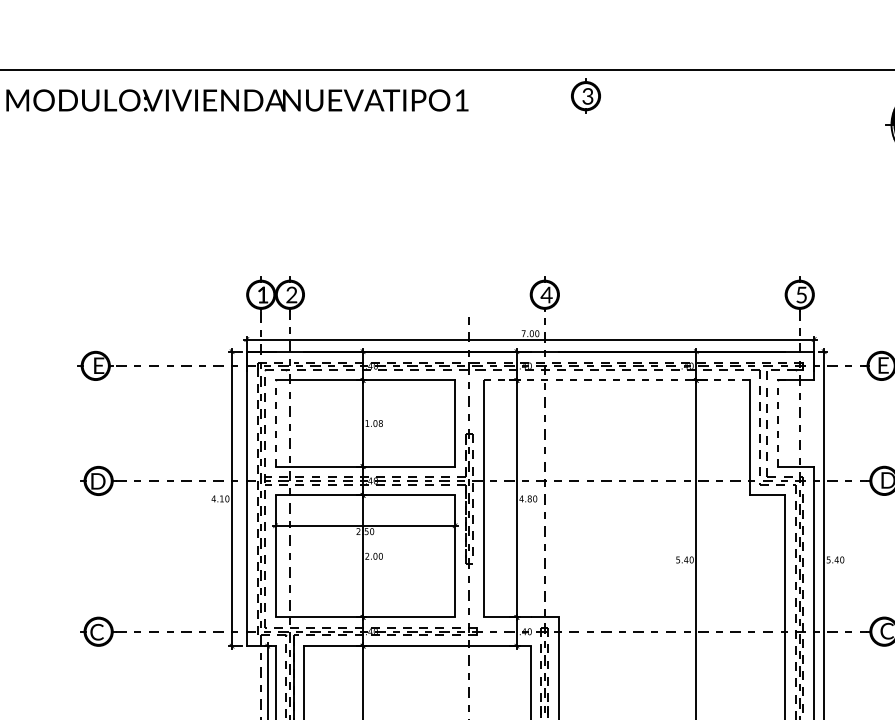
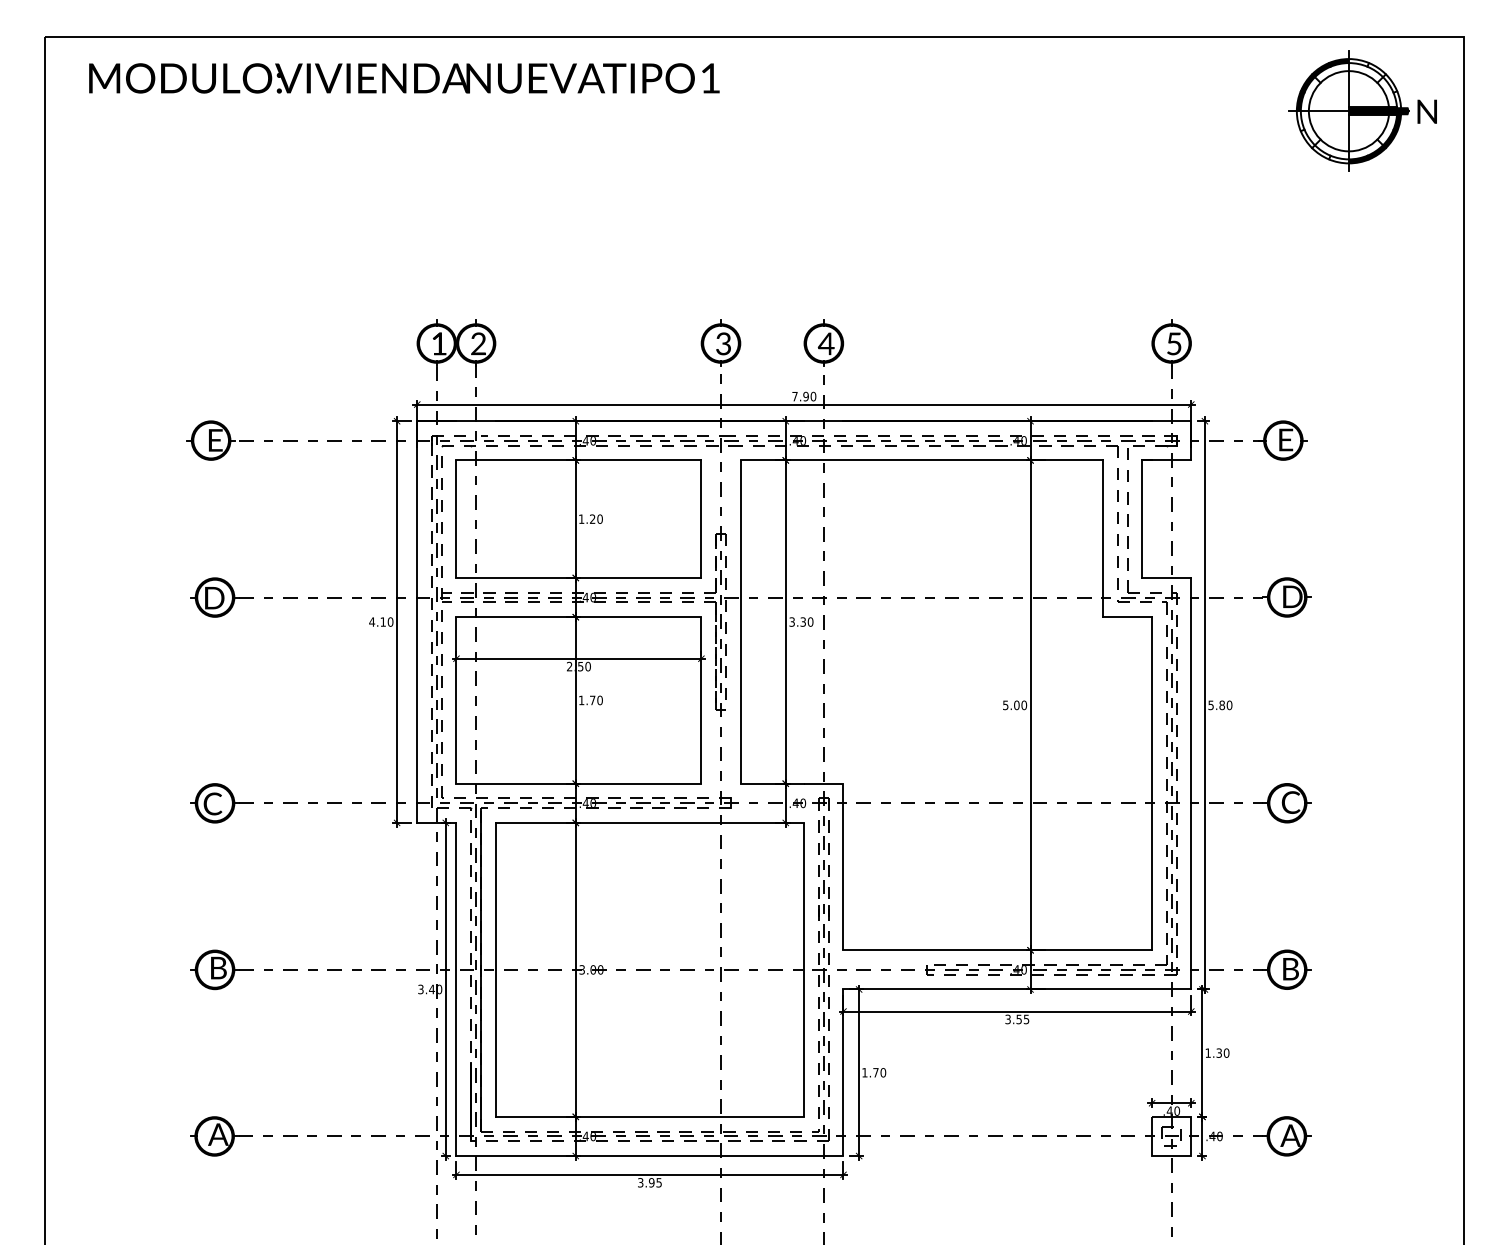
part: (585, 95) -> (720, 342), moved
text: (531, 333) -> (805, 396), 7.00 -> 7.90
line: (616, 380) -> (921, 460), dashed -> solid
line: (275, 423) -> (456, 519), dashed -> solid
text: (377, 423) -> (595, 518), 1.08 -> 1.20
line: (778, 423) -> (1142, 519), dashed -> solid
text: (525, 498) -> (797, 621), 4.80 -> 3.30
text: (370, 556) -> (586, 700), 2.00 -> 1.70
text: (686, 560) -> (1016, 705), 5.40 -> 5.00
text: (837, 560) -> (1222, 705), 5.40 -> 5.80

